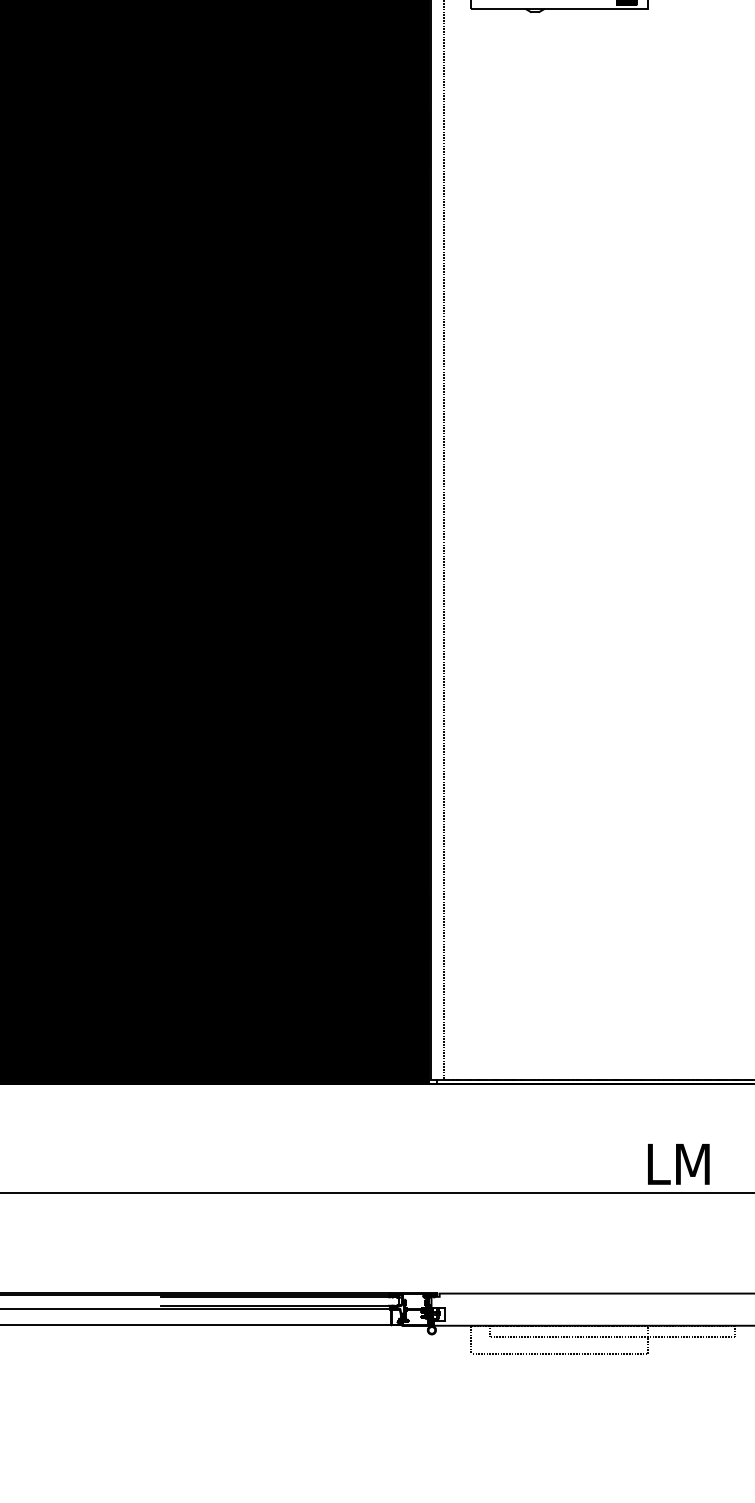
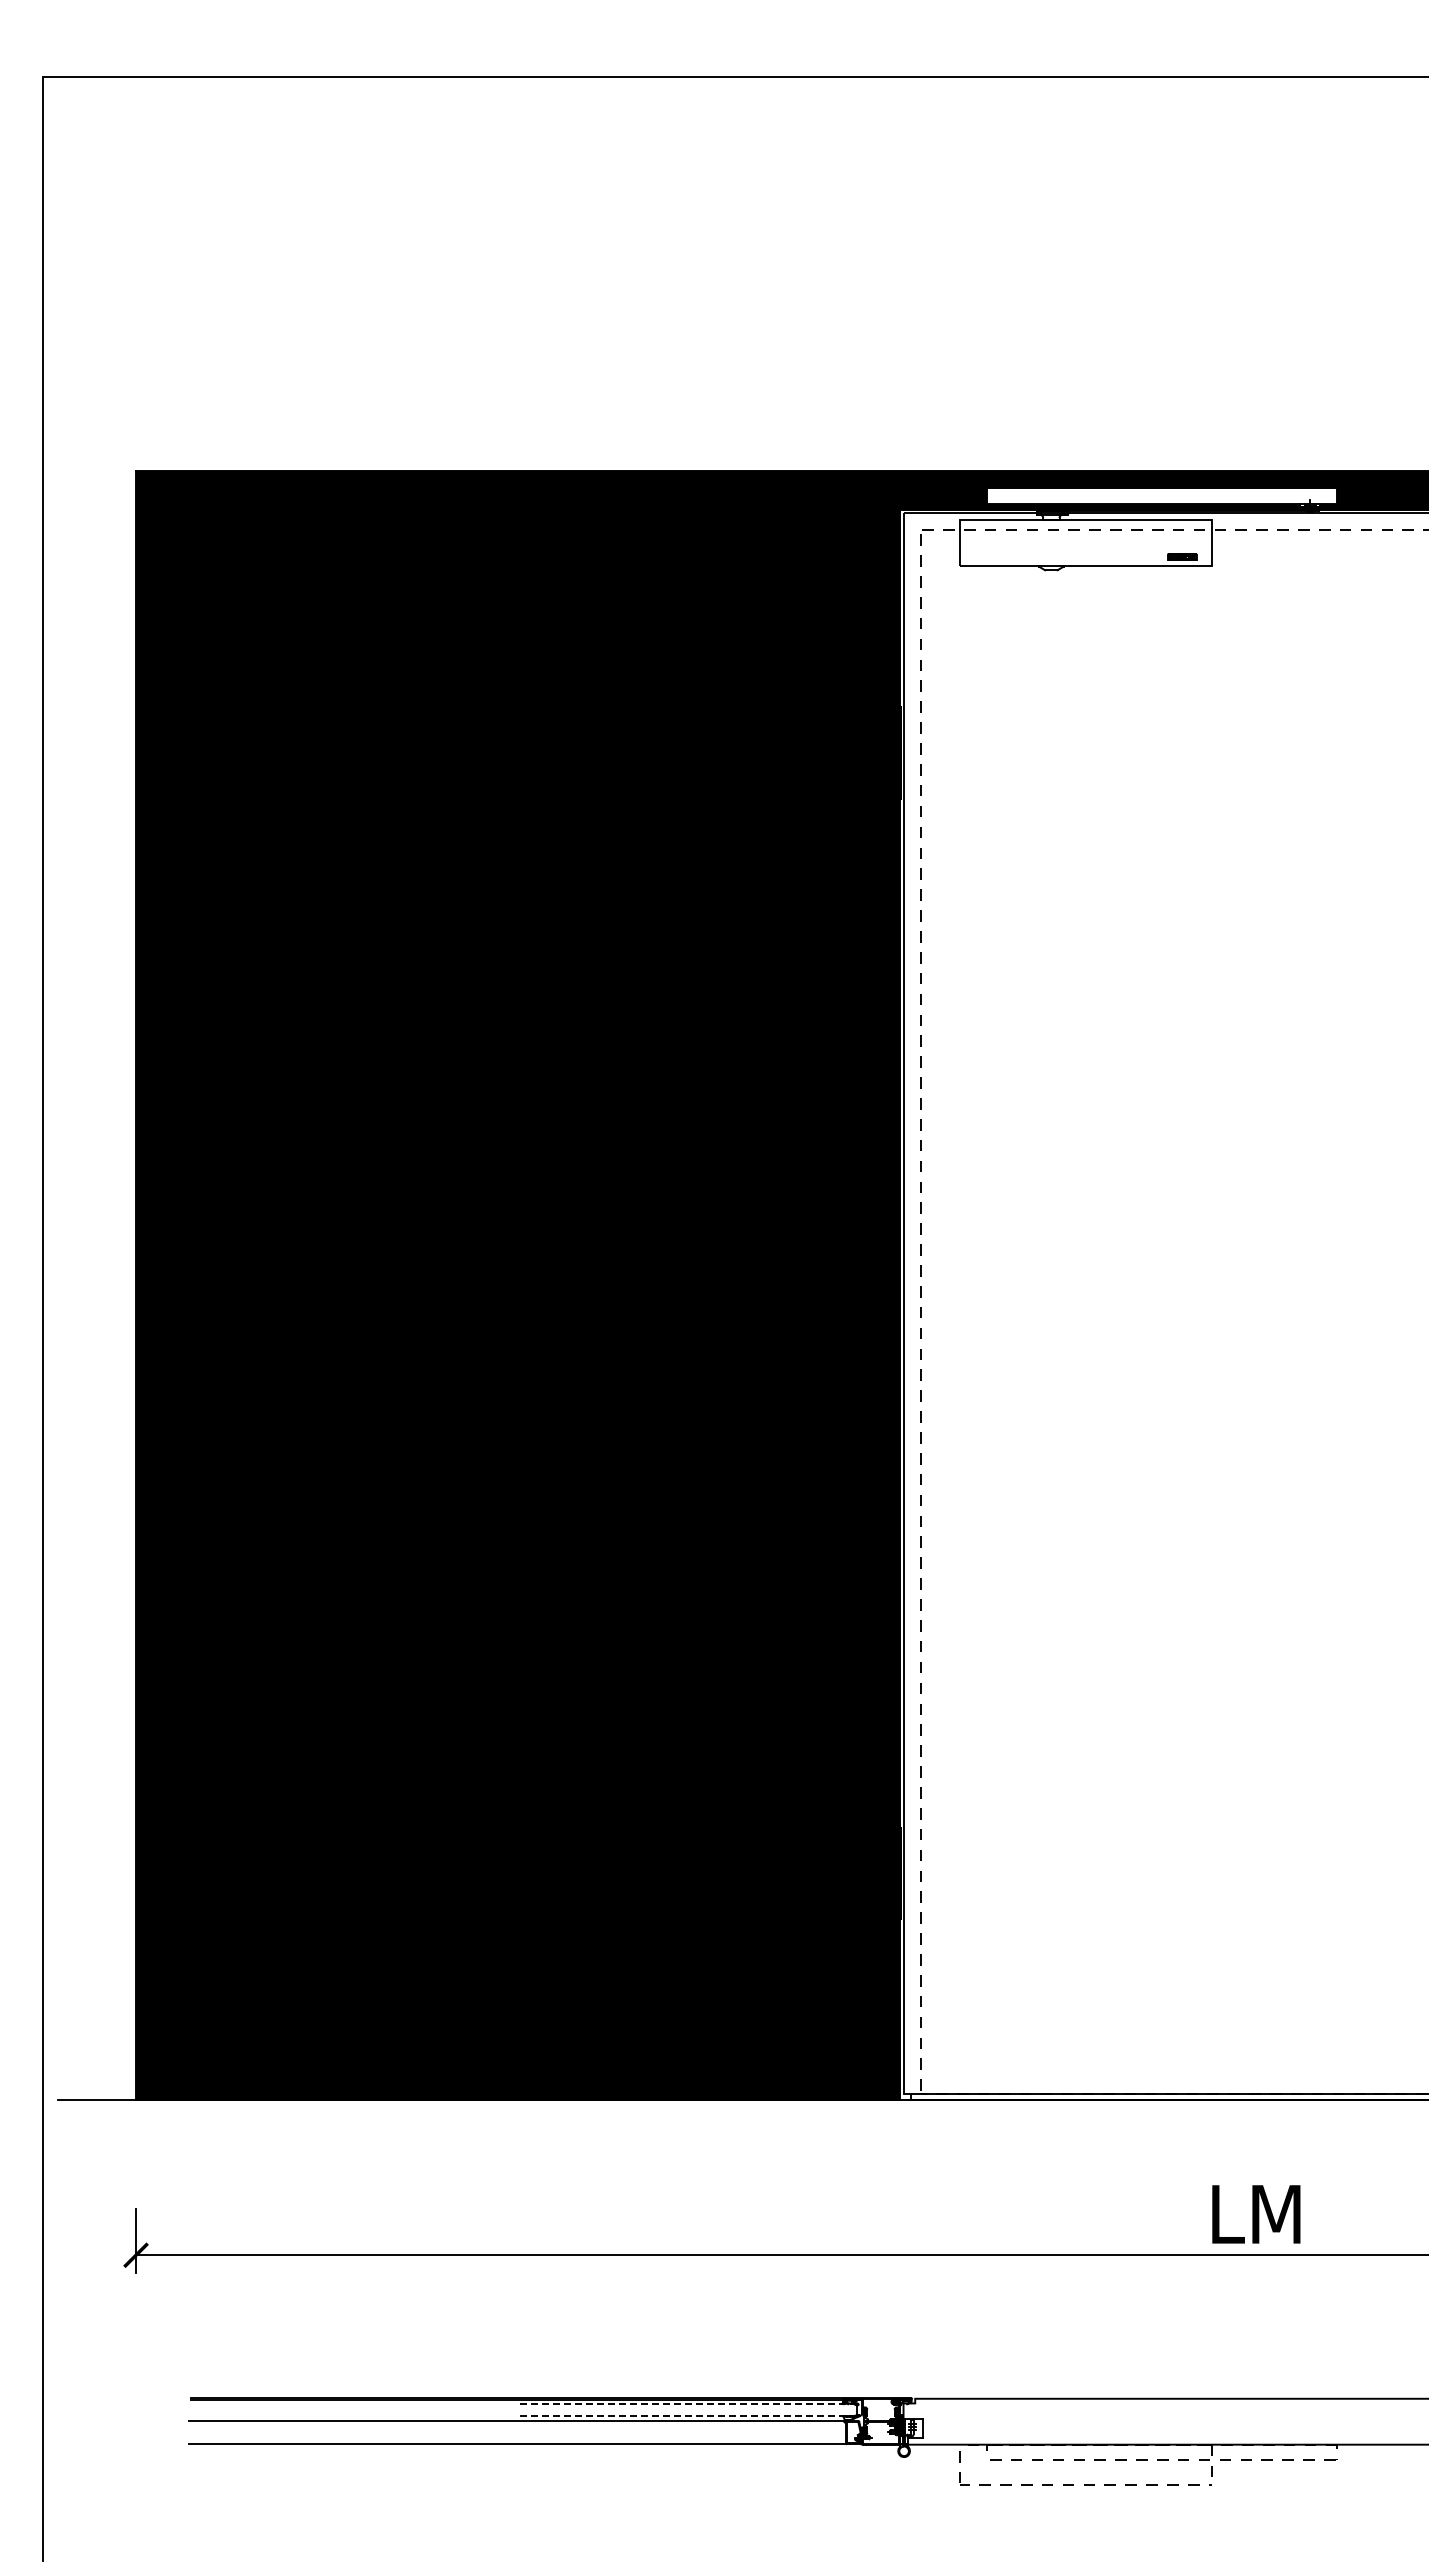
line: (280, 1297) -> (687, 2404), solid -> dashed
line: (280, 1305) -> (687, 2415), solid -> dashed

